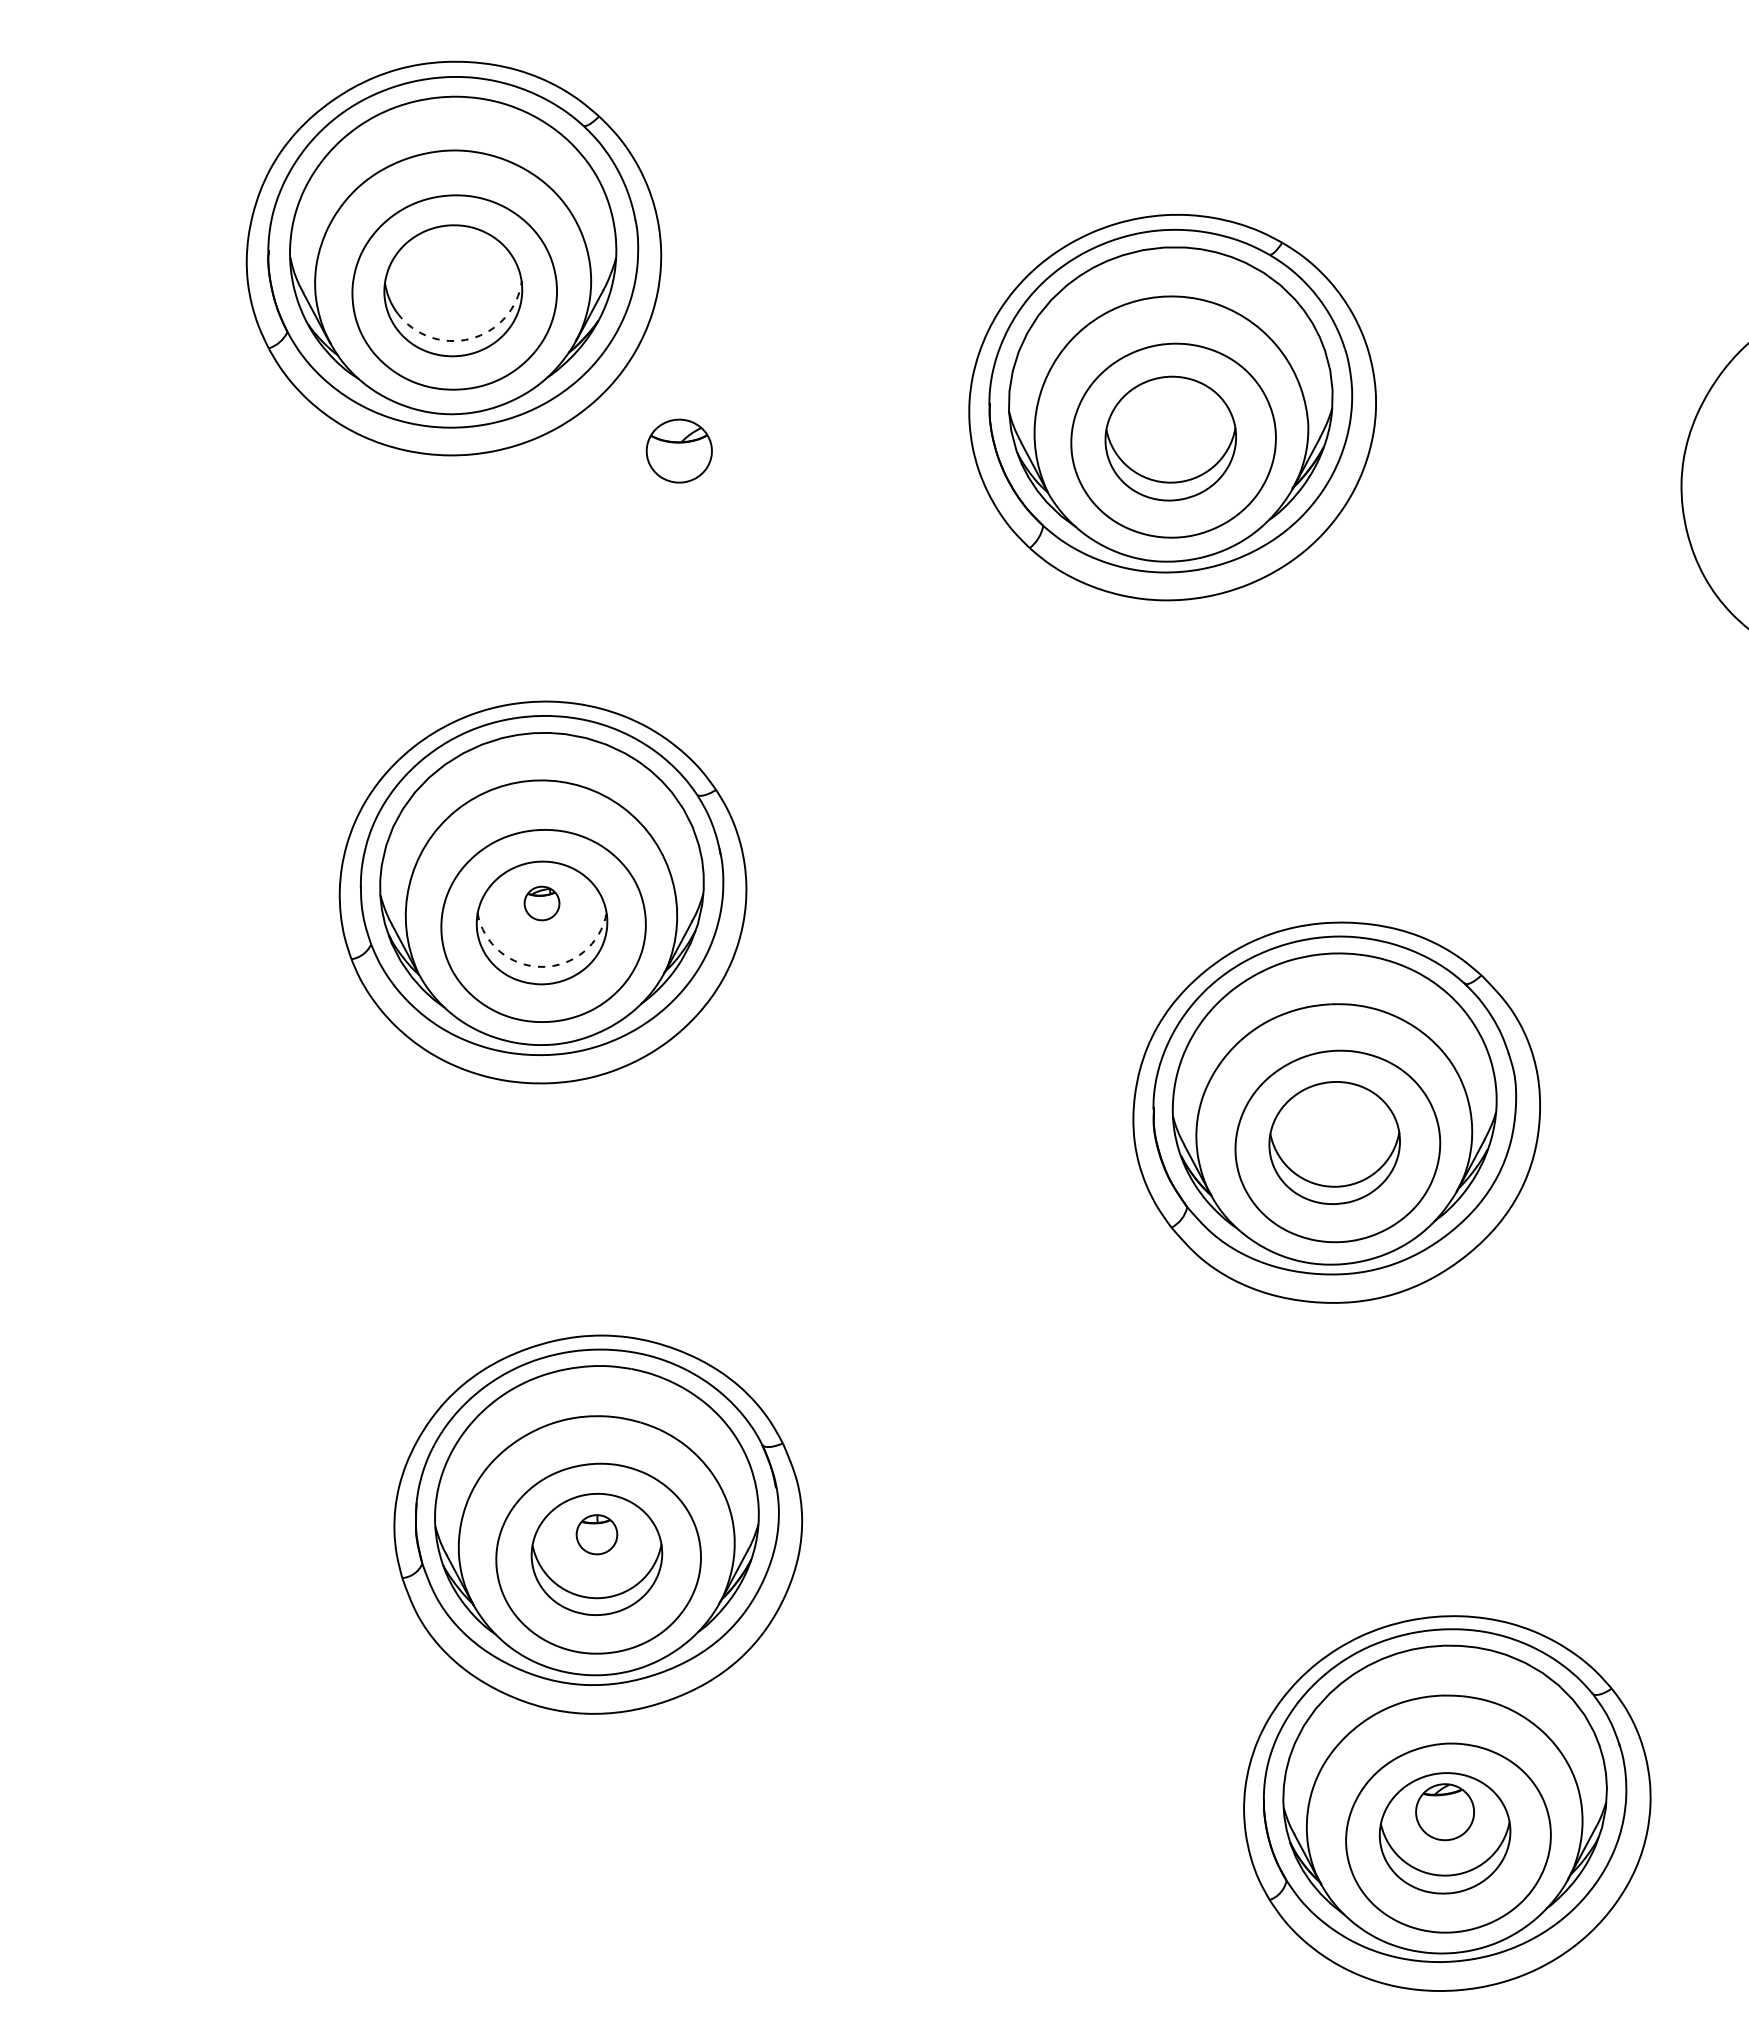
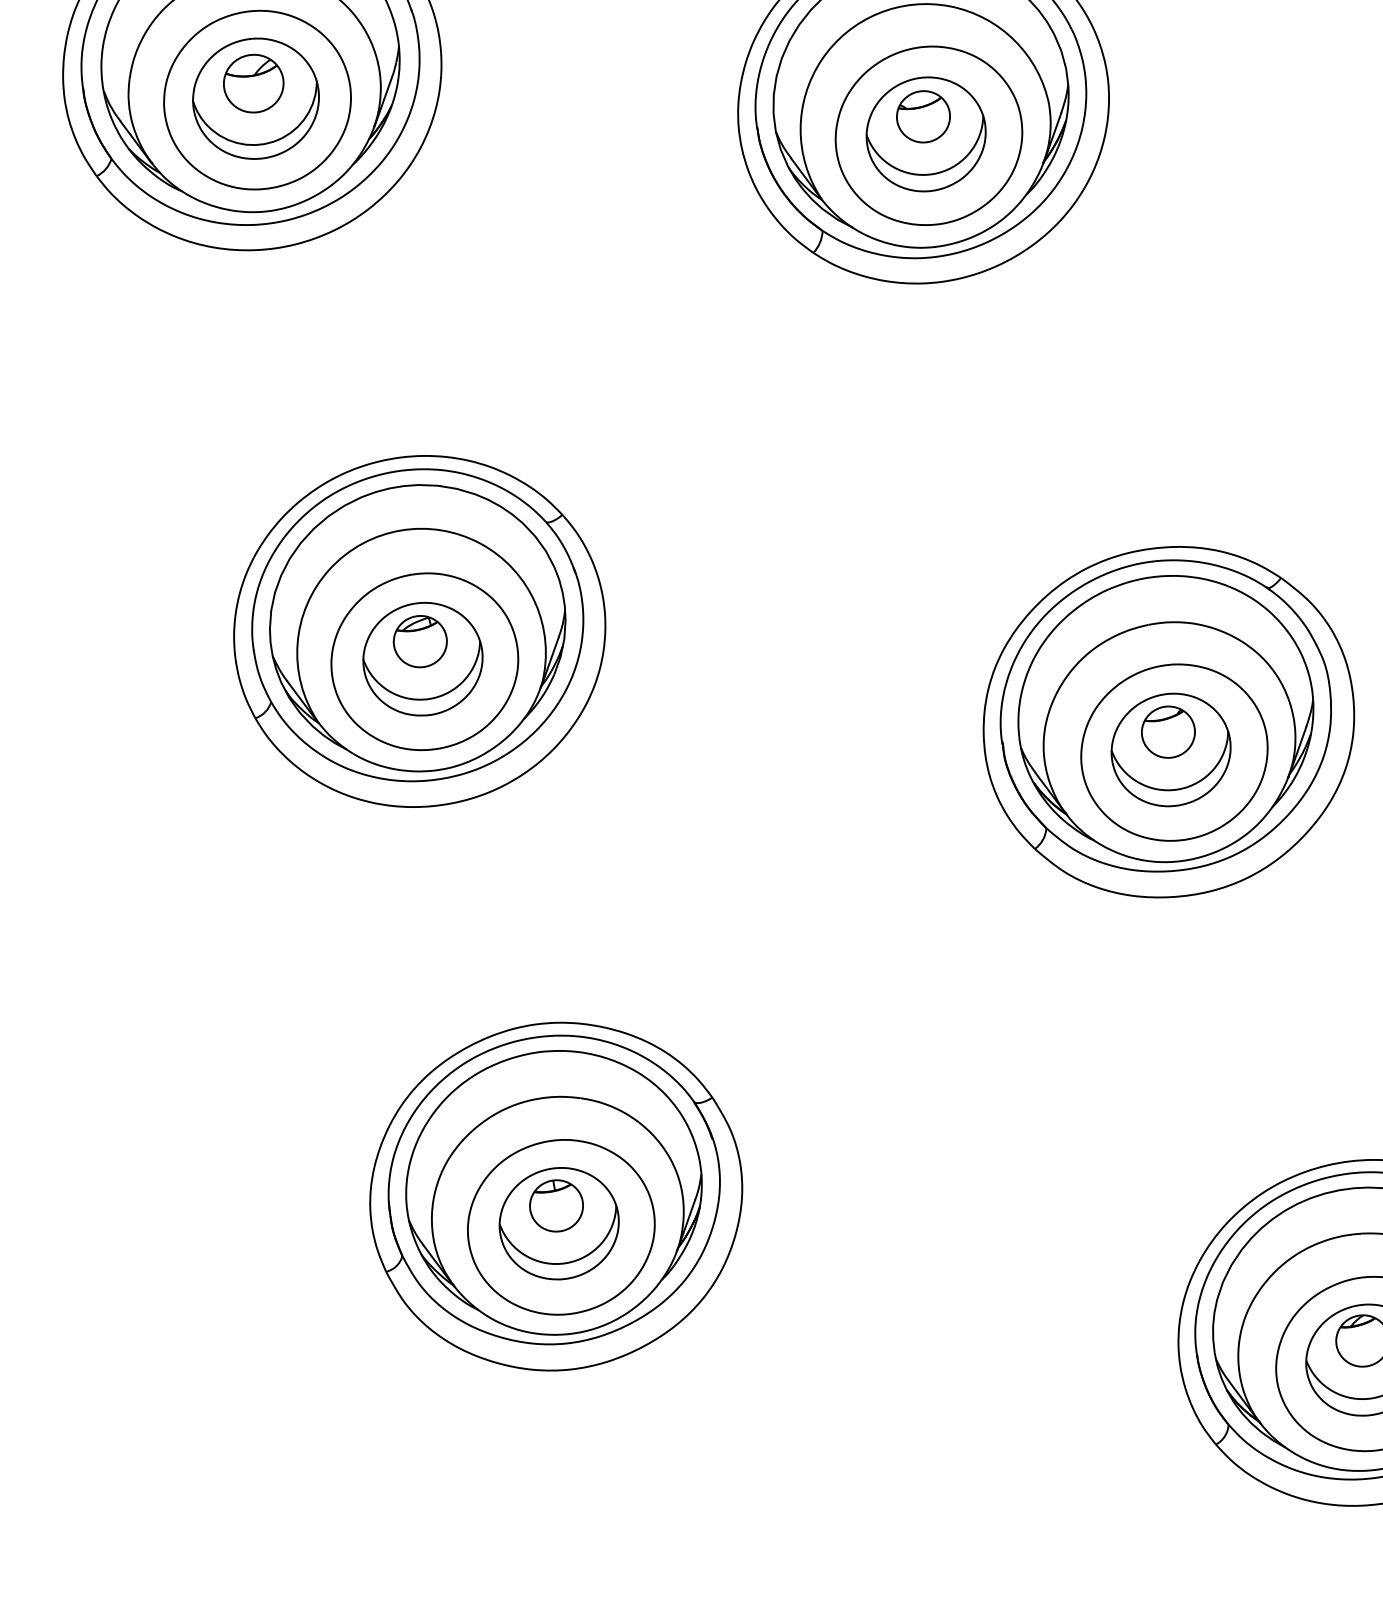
arc: (470, 338) -> (278, 139), dashed -> solid
part: (1170, 419) -> (923, 117), added
part: (678, 450) -> (252, 83), moved
part: (541, 903) -> (419, 641), size x1.67
arc: (542, 966) -> (429, 698), dashed -> solid
part: (1334, 1123) -> (1168, 732), added
part: (596, 1534) -> (556, 1205), size x1.43

